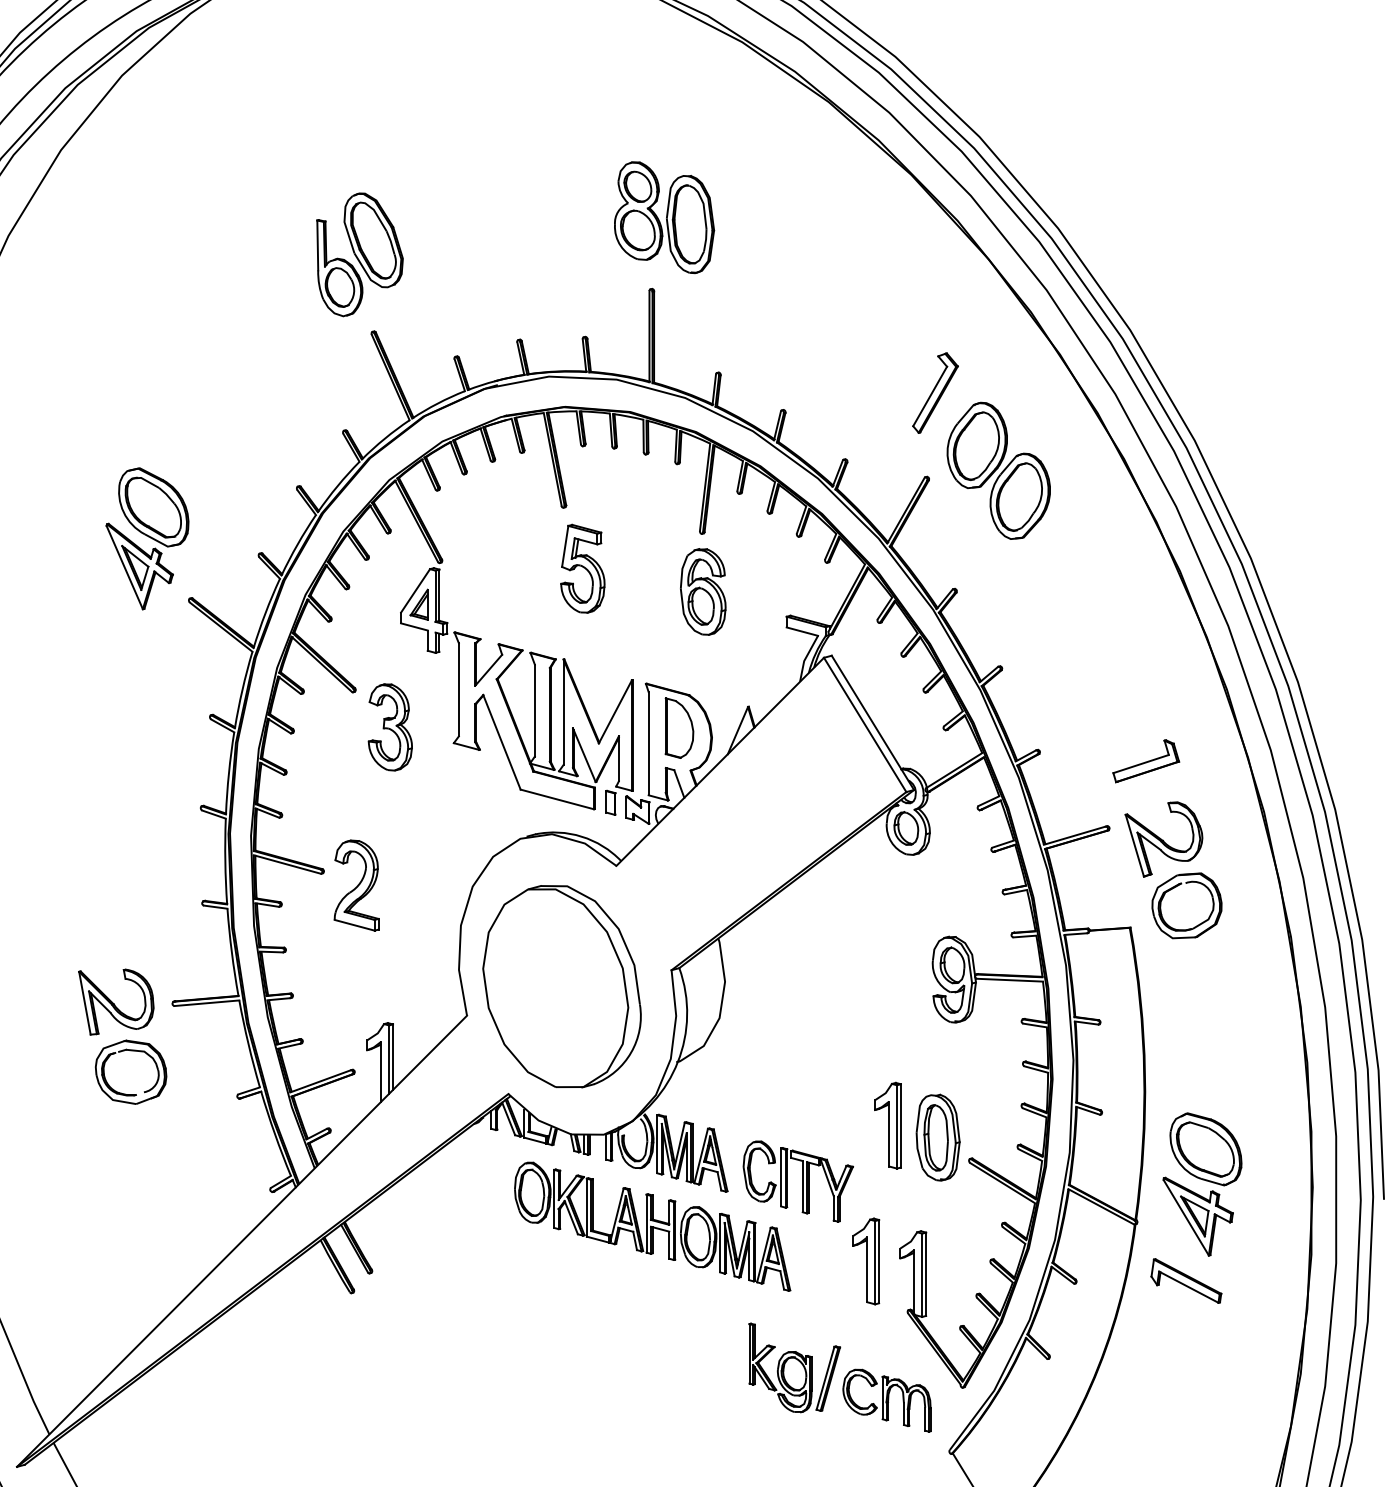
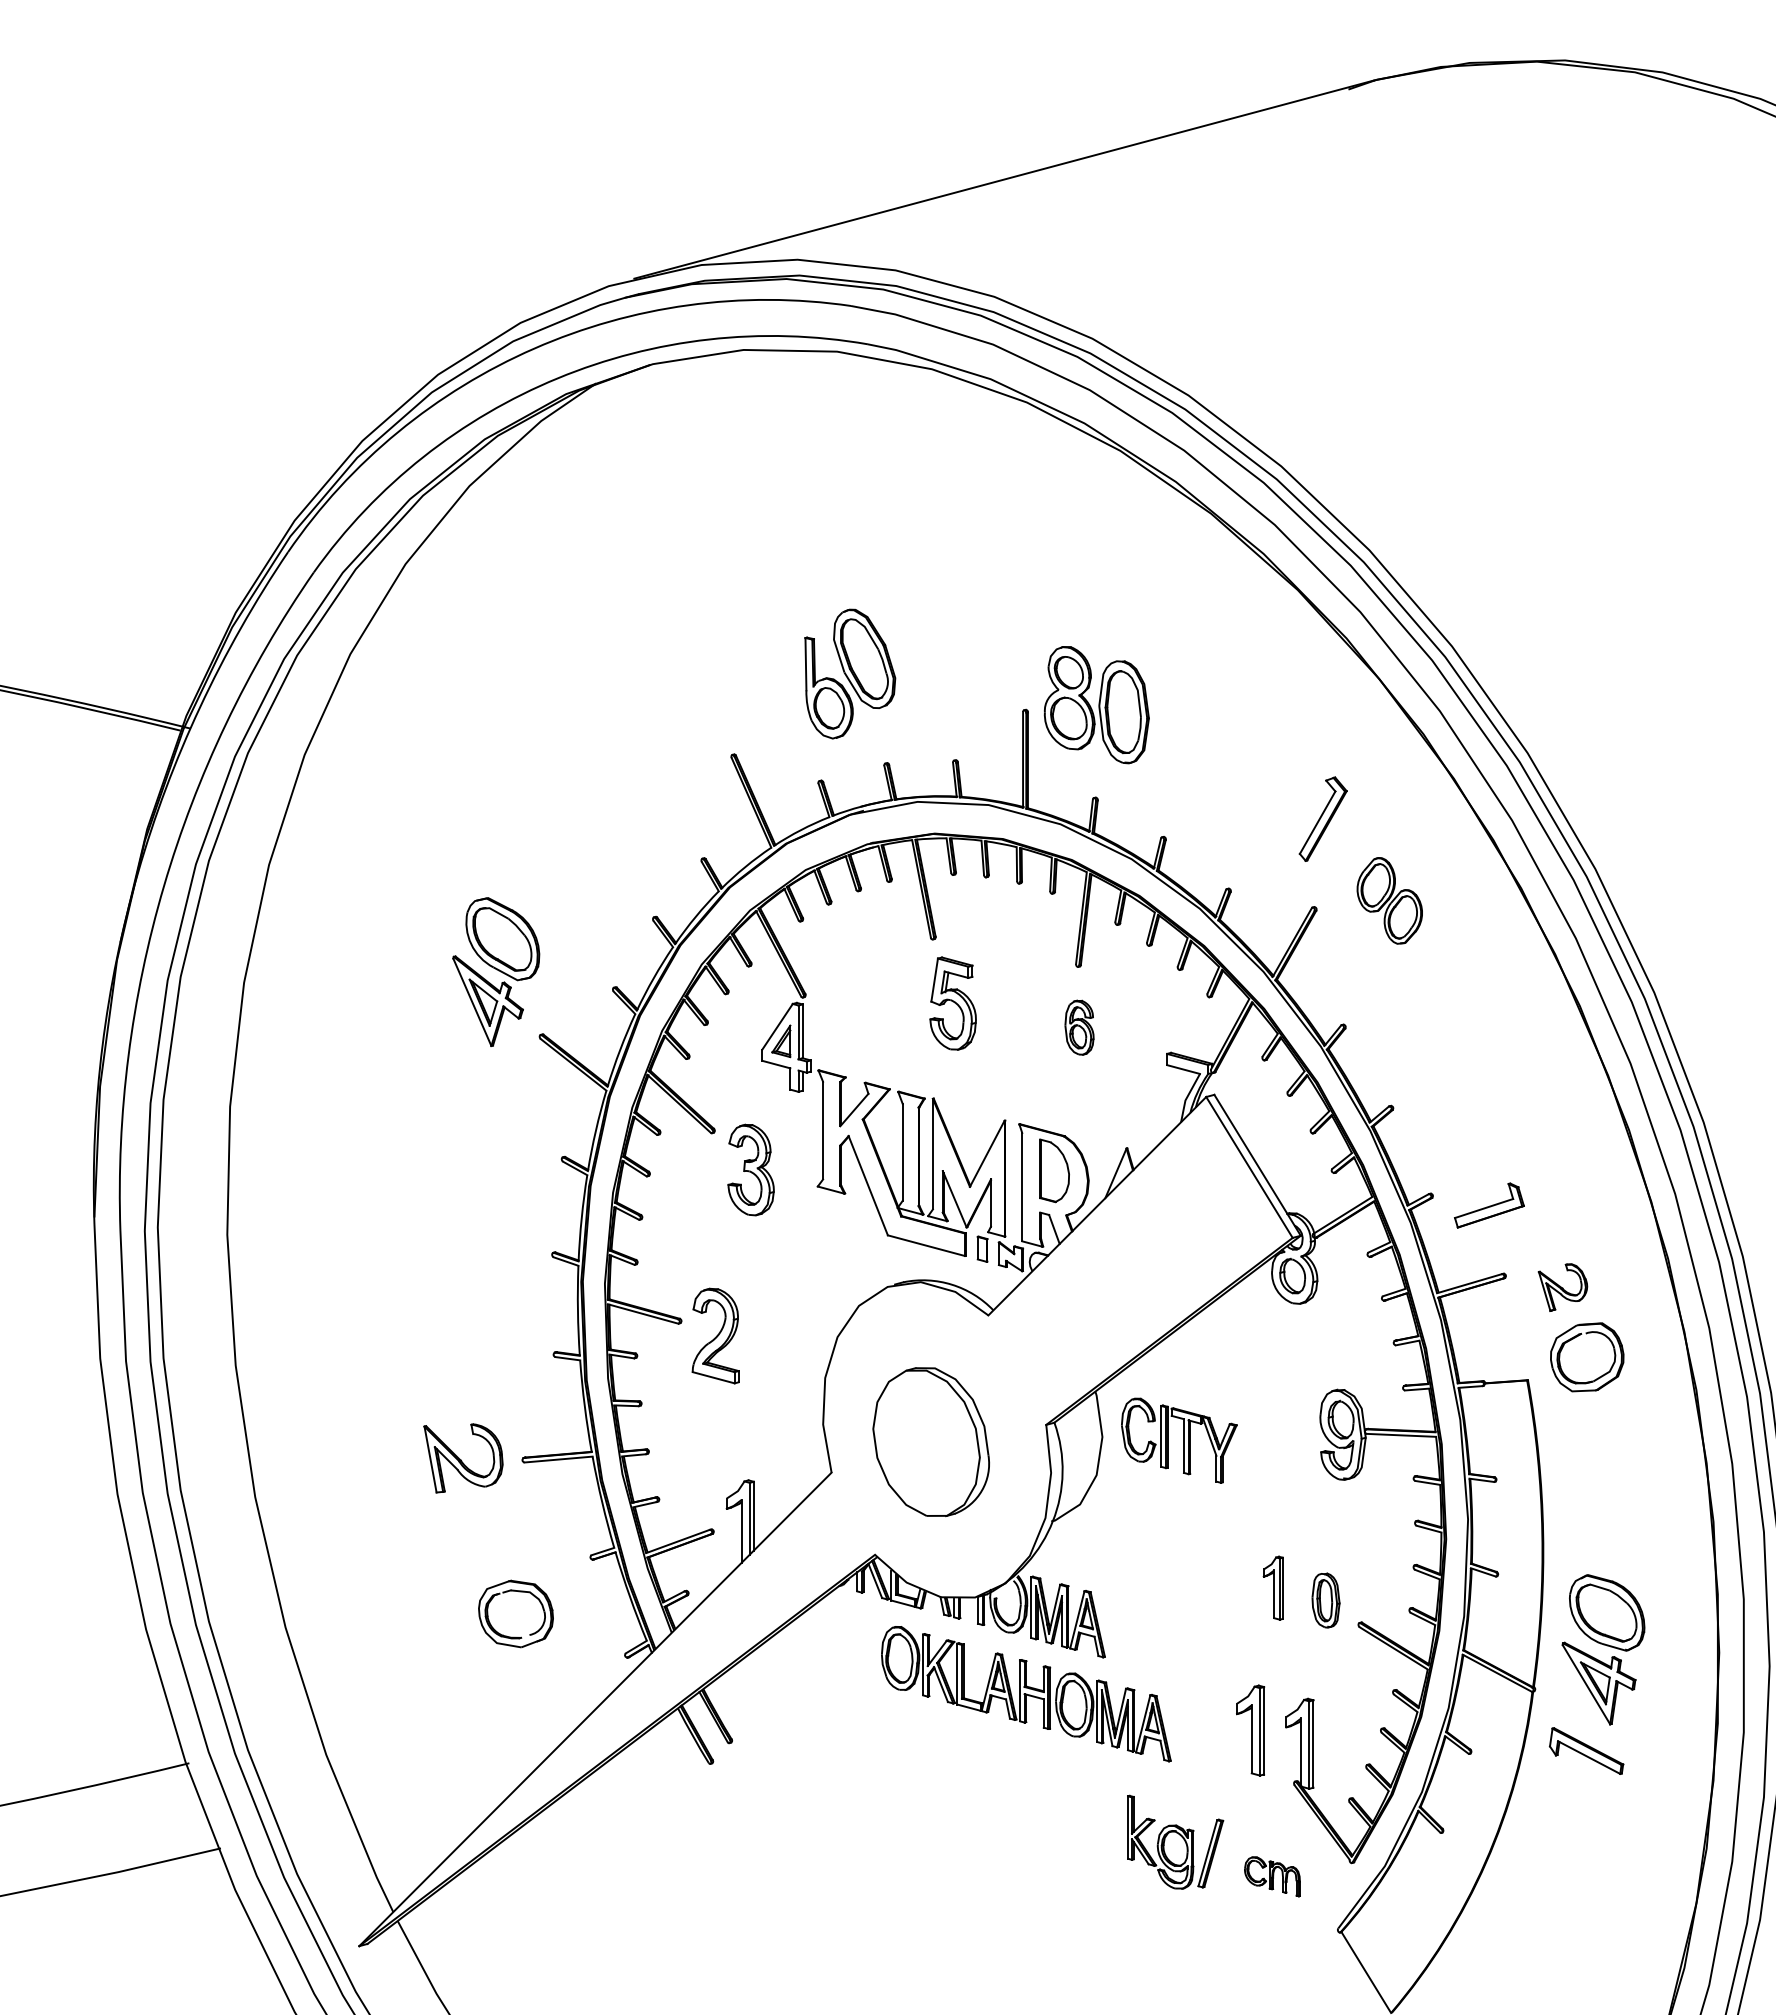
part: (664, 218) -> (1096, 705), moved
part: (360, 254) -> (850, 673), moved
part: (998, 470) -> (1389, 900), size x0.6
part: (703, 591) -> (1079, 1027), size x0.6
part: (1146, 761) -> (1489, 1205), moved
part: (1163, 839) -> (1562, 1287), size x0.6
part: (561, 986) -> (930, 1441), size x0.7
part: (130, 1071) -> (515, 1613), moved
part: (887, 1126) -> (1272, 1588), size x0.7
part: (937, 1137) -> (1325, 1600), size x0.6
part: (798, 1181) -> (1179, 1440), moved
part: (887, 1400) -> (1272, 1876), size x0.6

